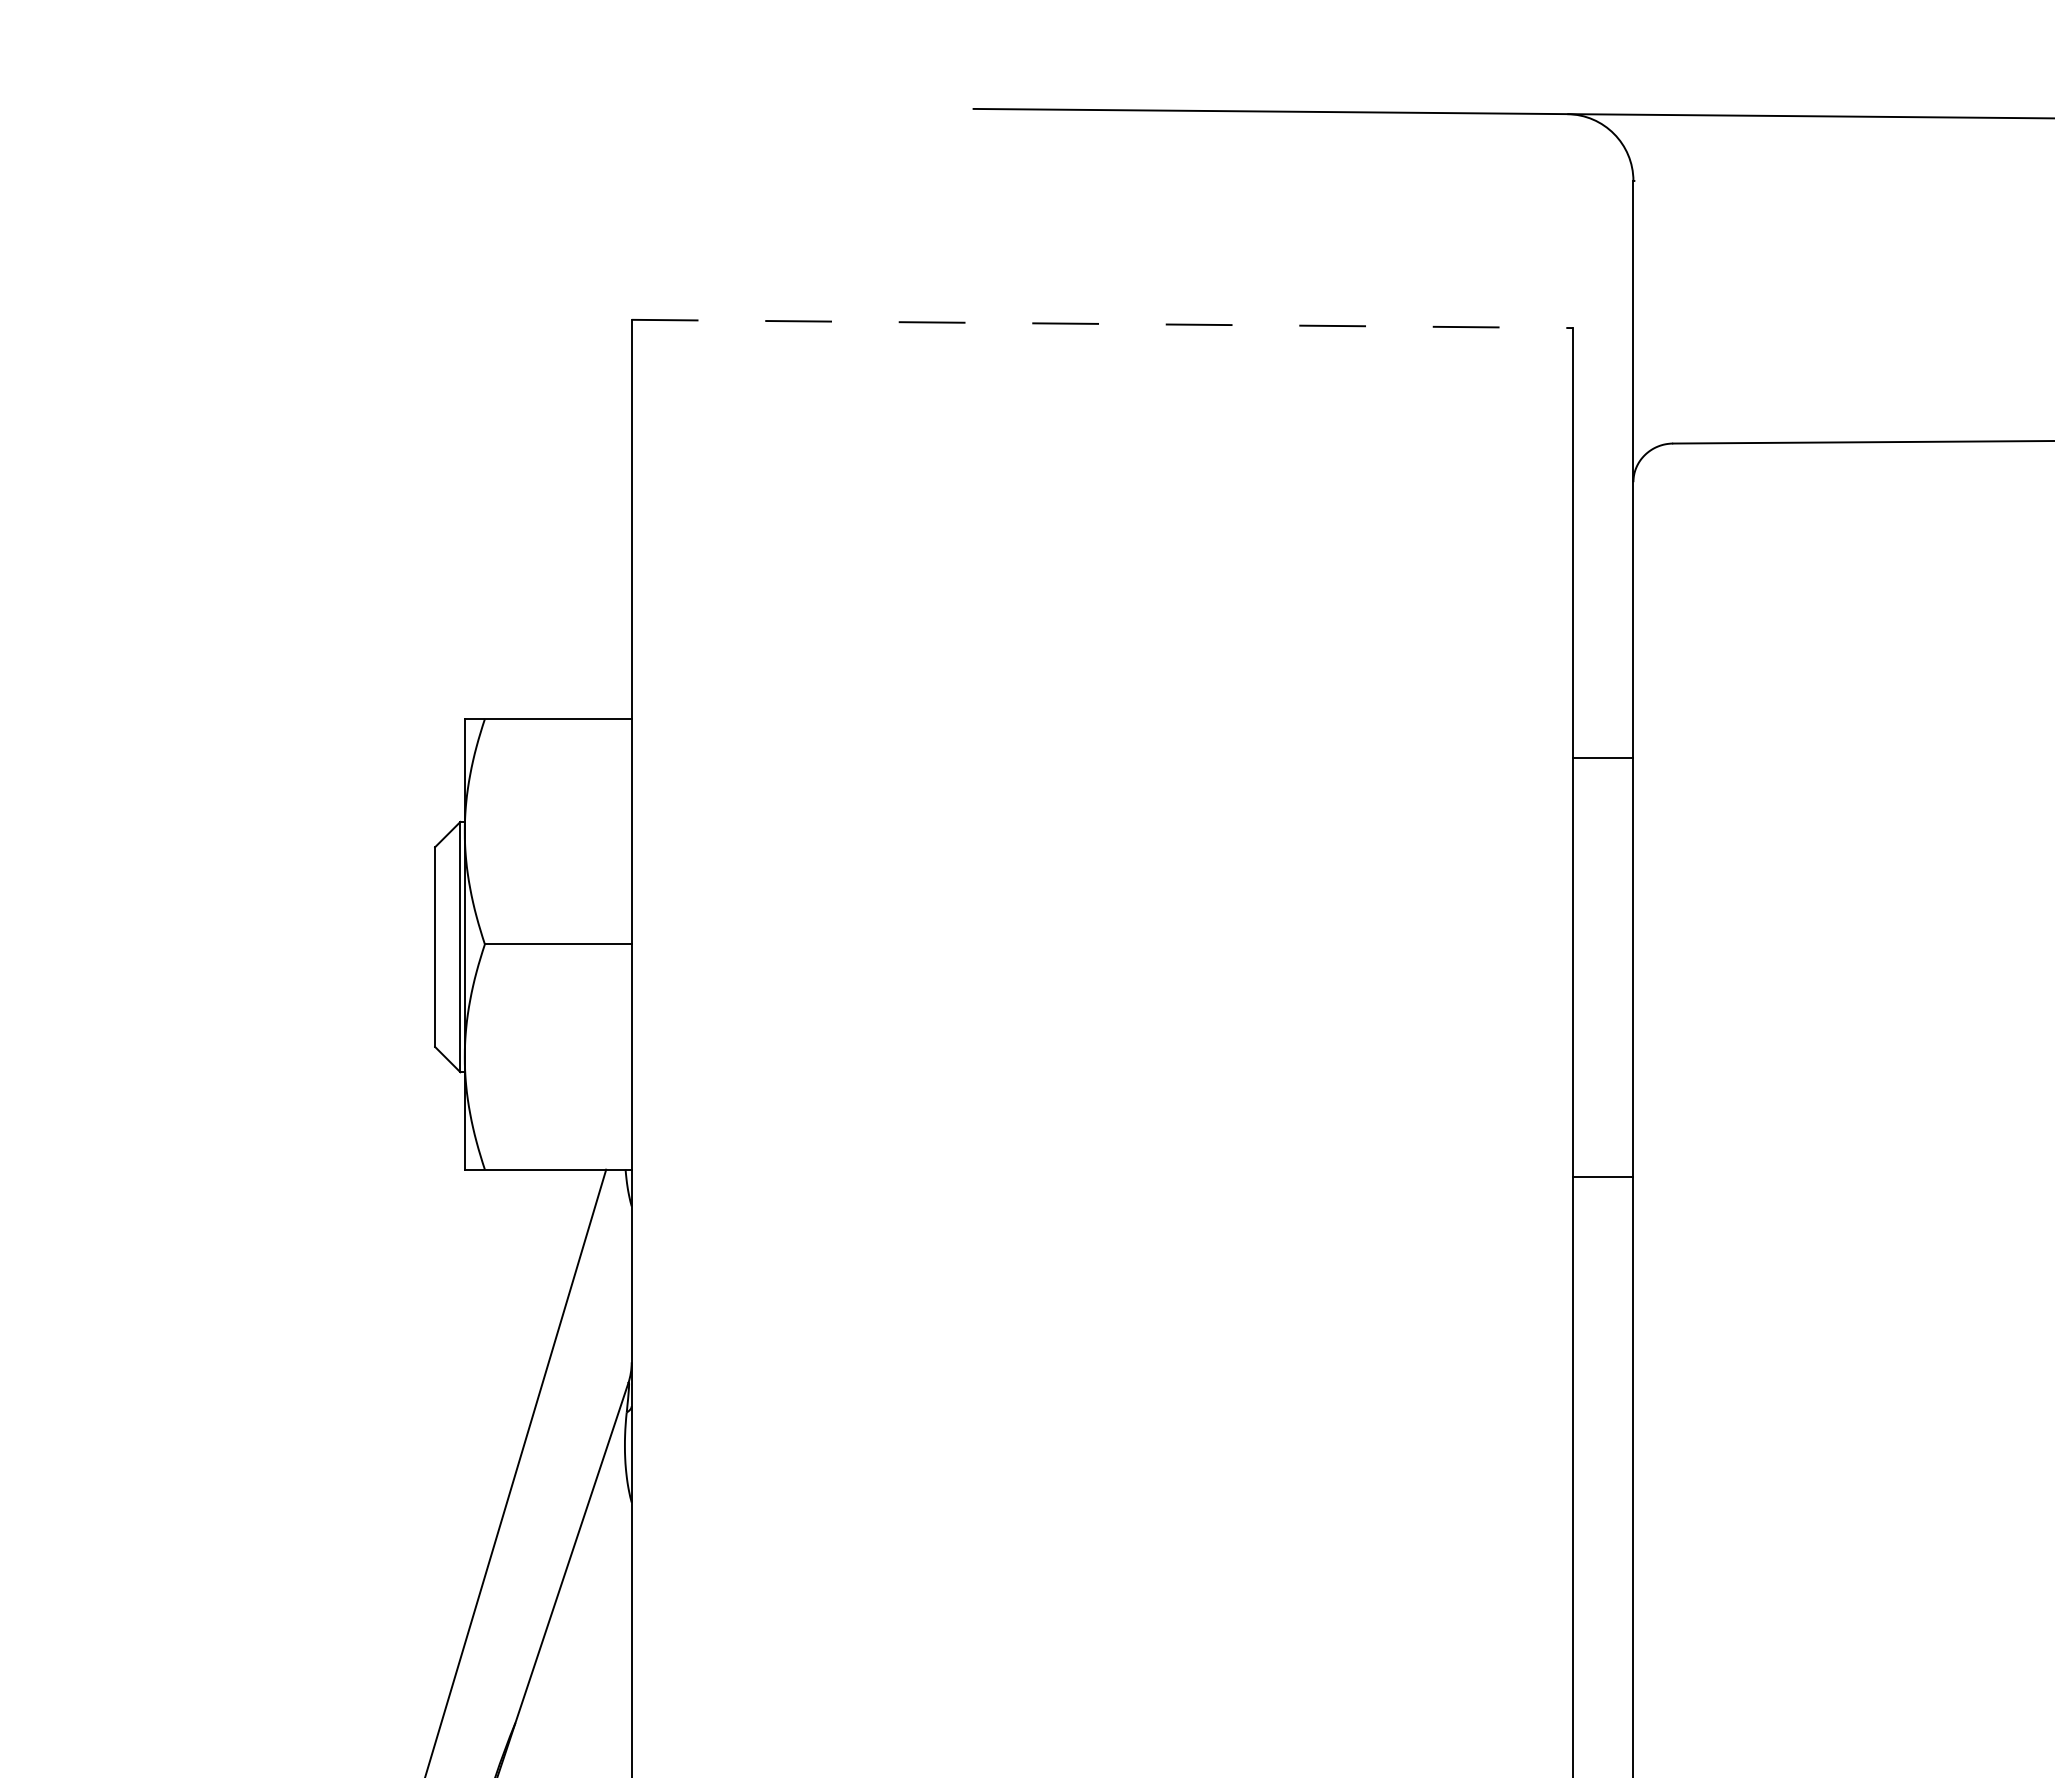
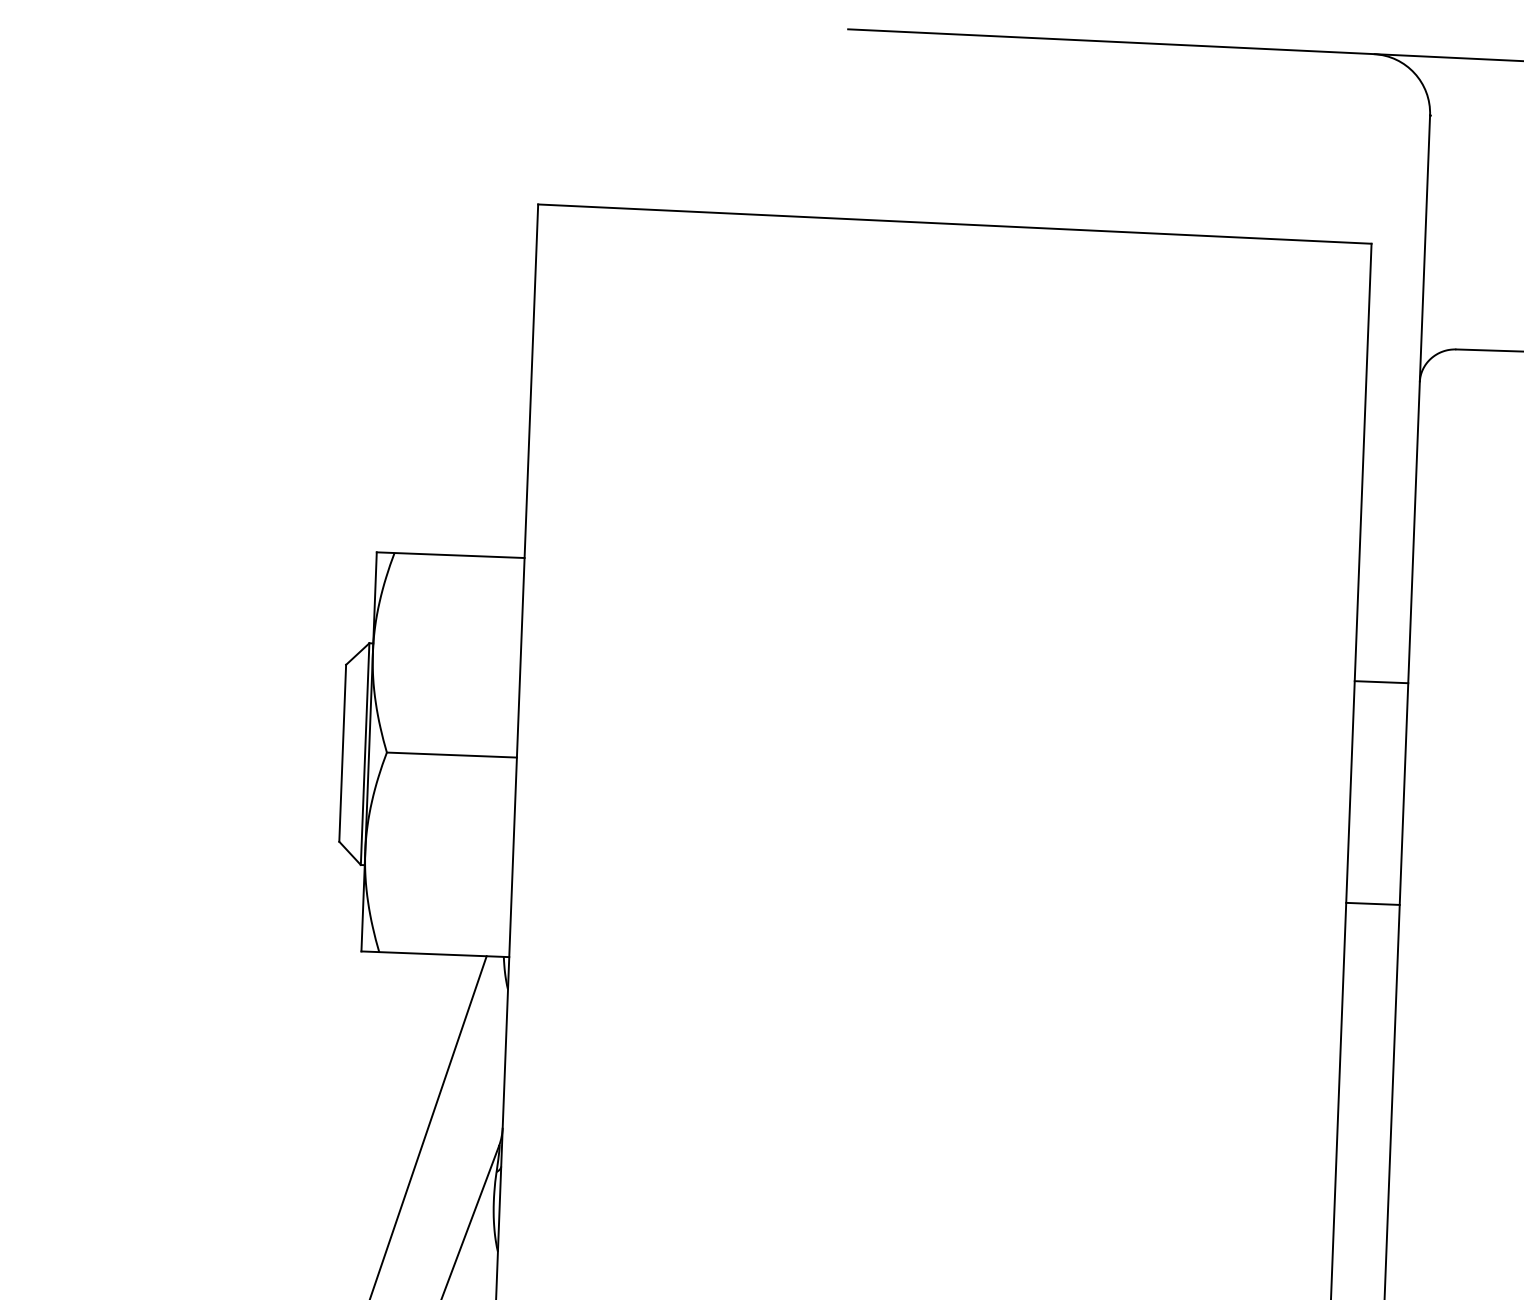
line: (1102, 323) -> (954, 223), dashed -> solid
line: (1603, 757) -> (1381, 681), moved
line: (1603, 1177) -> (1373, 904), moved

